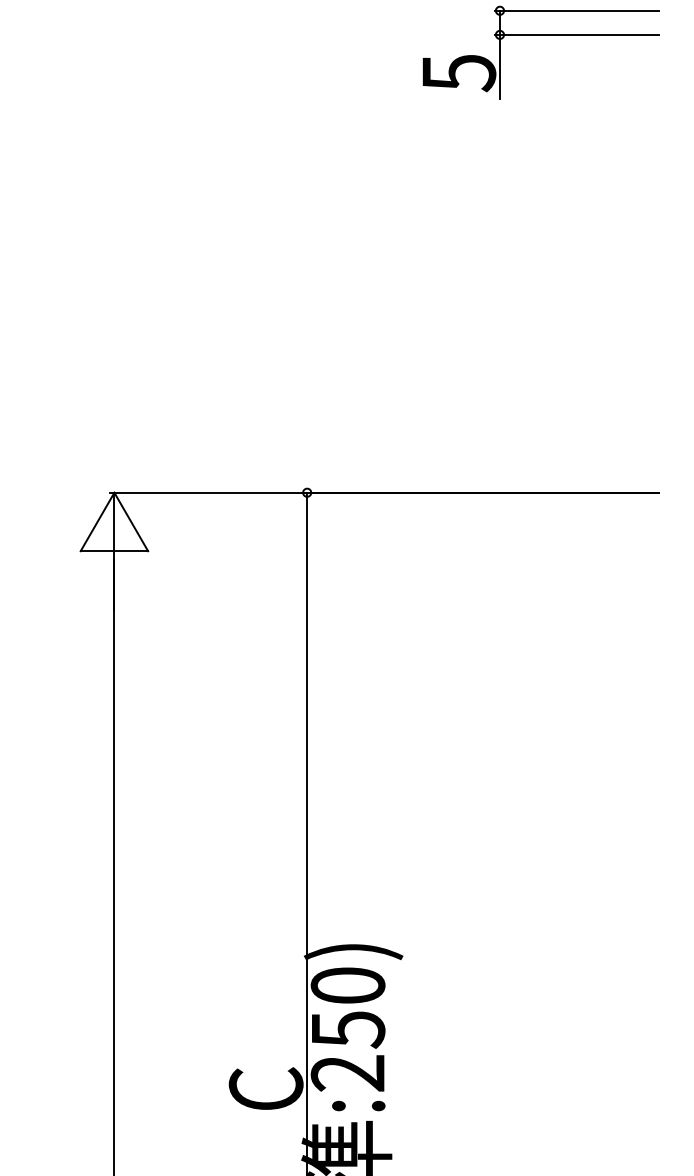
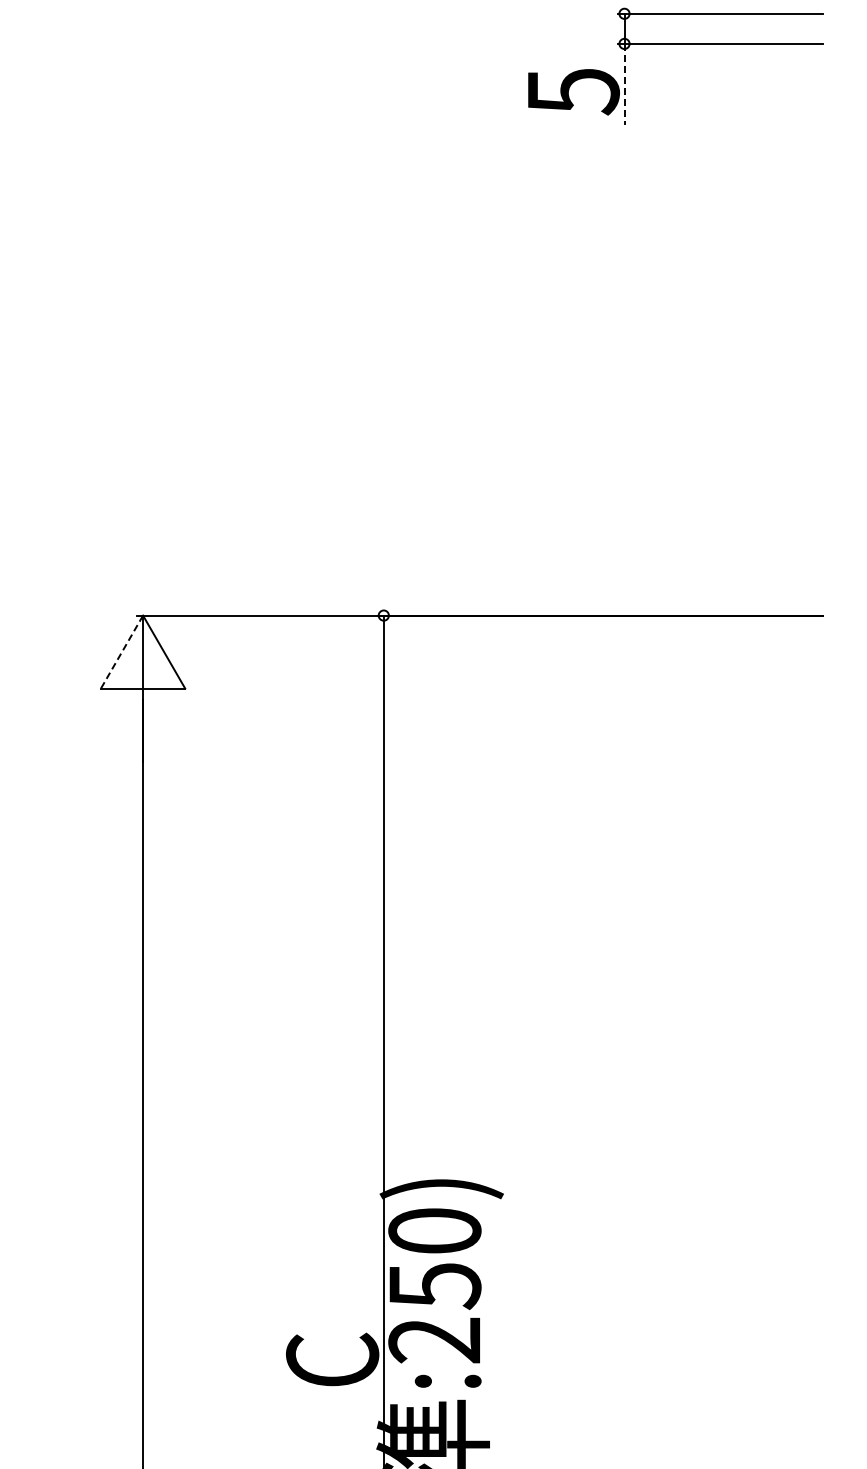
line: (499, 67) -> (624, 84), solid -> dashed
line: (97, 522) -> (121, 652), solid -> dashed

